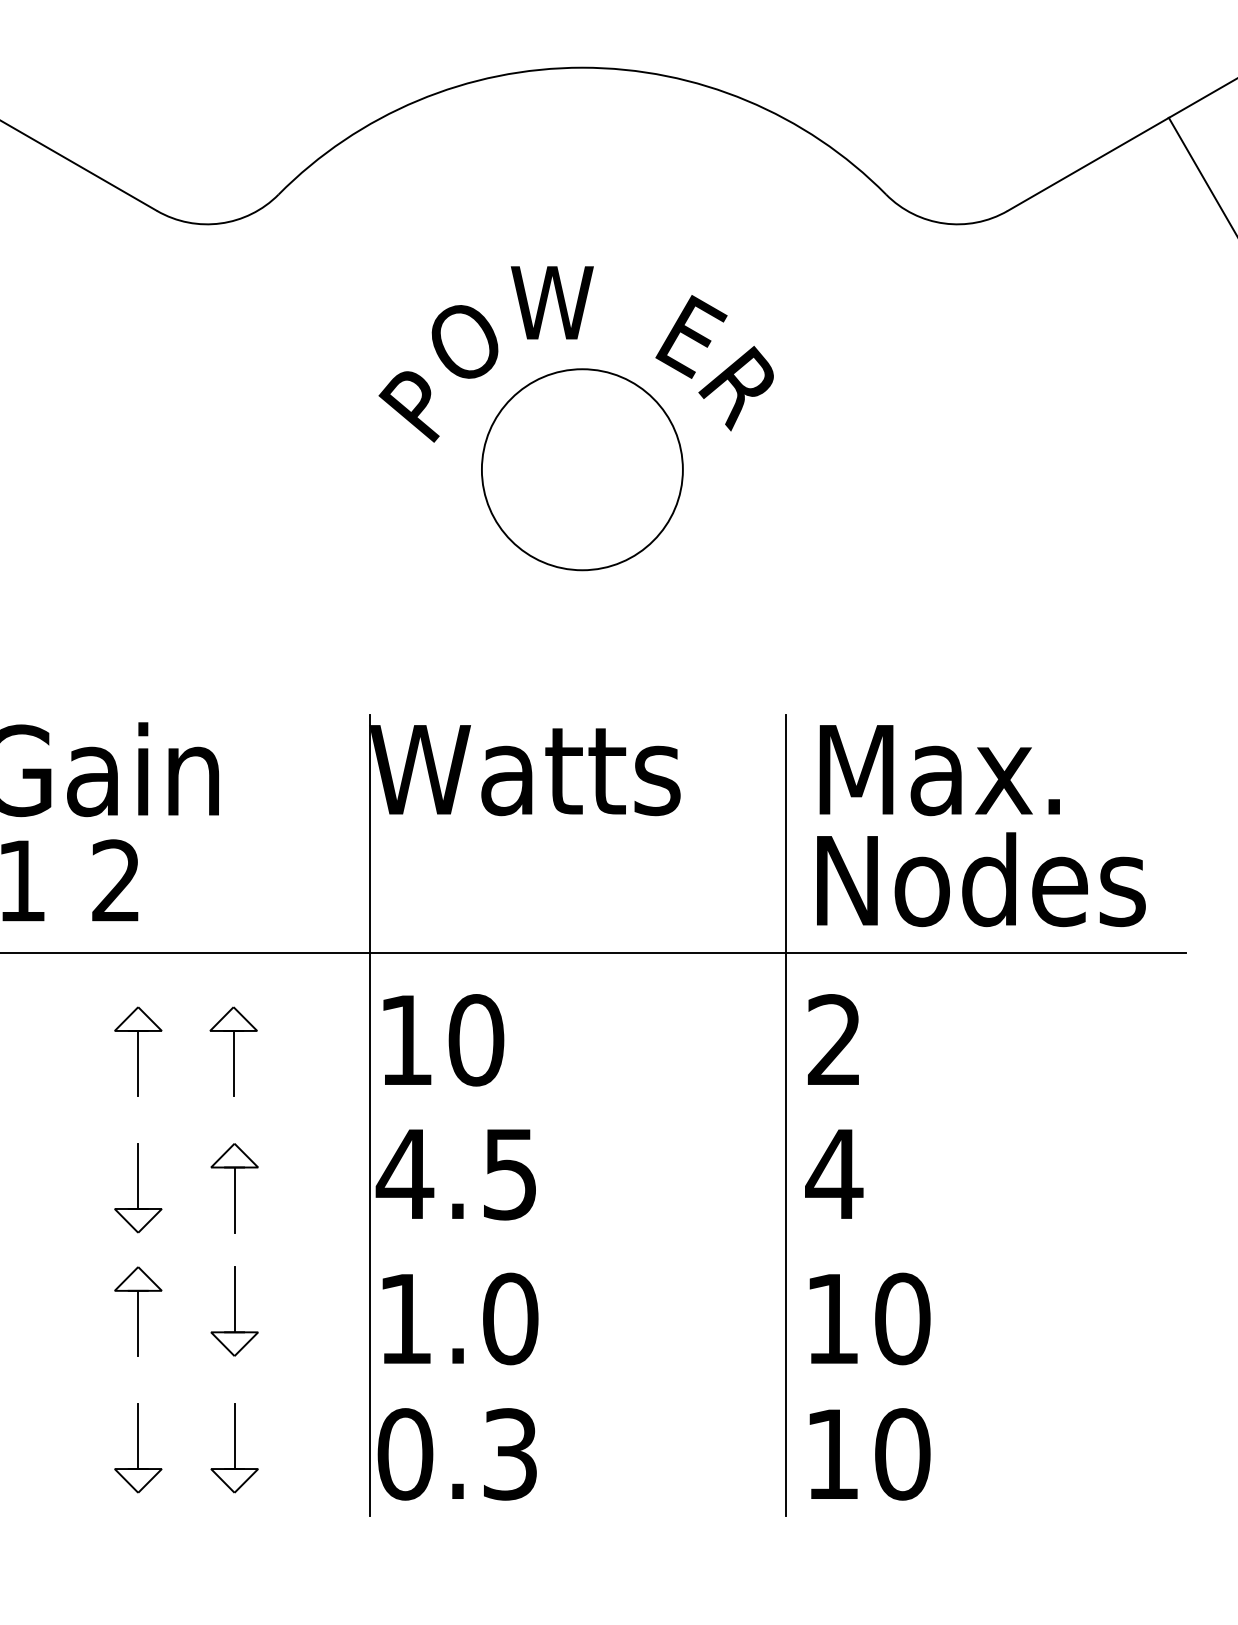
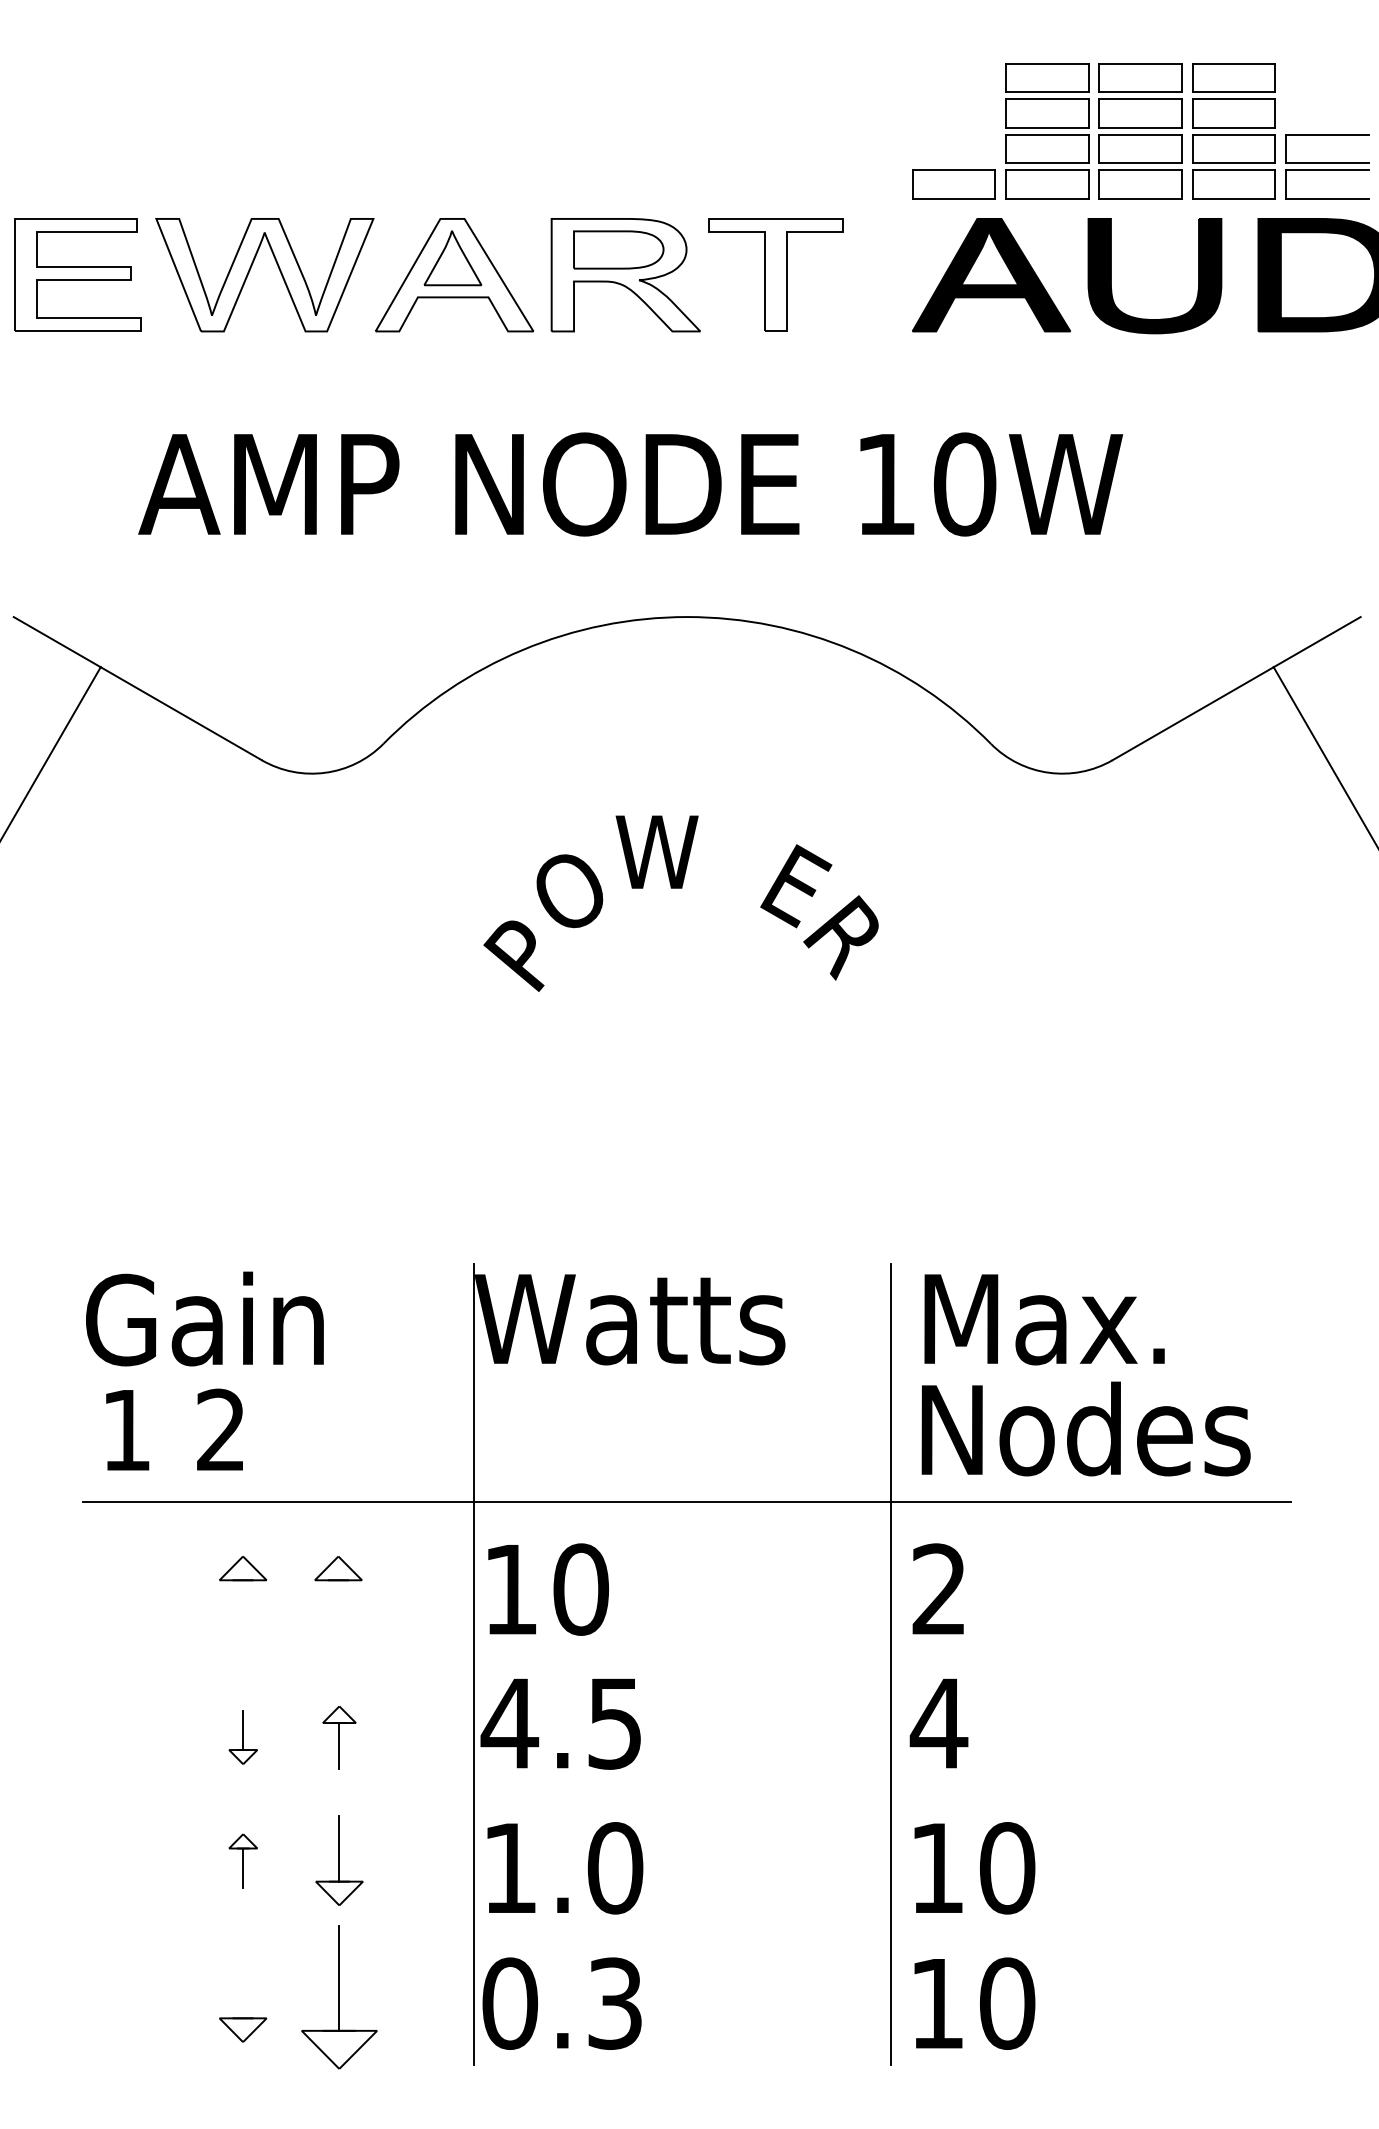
circle: (581, 469) -> (686, 1018), removed
line: (138, 1063) -> (243, 1612), removed
line: (233, 1063) -> (338, 1612), removed
part: (138, 1188) -> (243, 1737), size x0.6
part: (234, 1188) -> (339, 1737), size x0.7
part: (138, 1311) -> (243, 1860), size x0.6
line: (138, 1436) -> (243, 1985), removed
part: (234, 1448) -> (339, 1997), size x1.6

